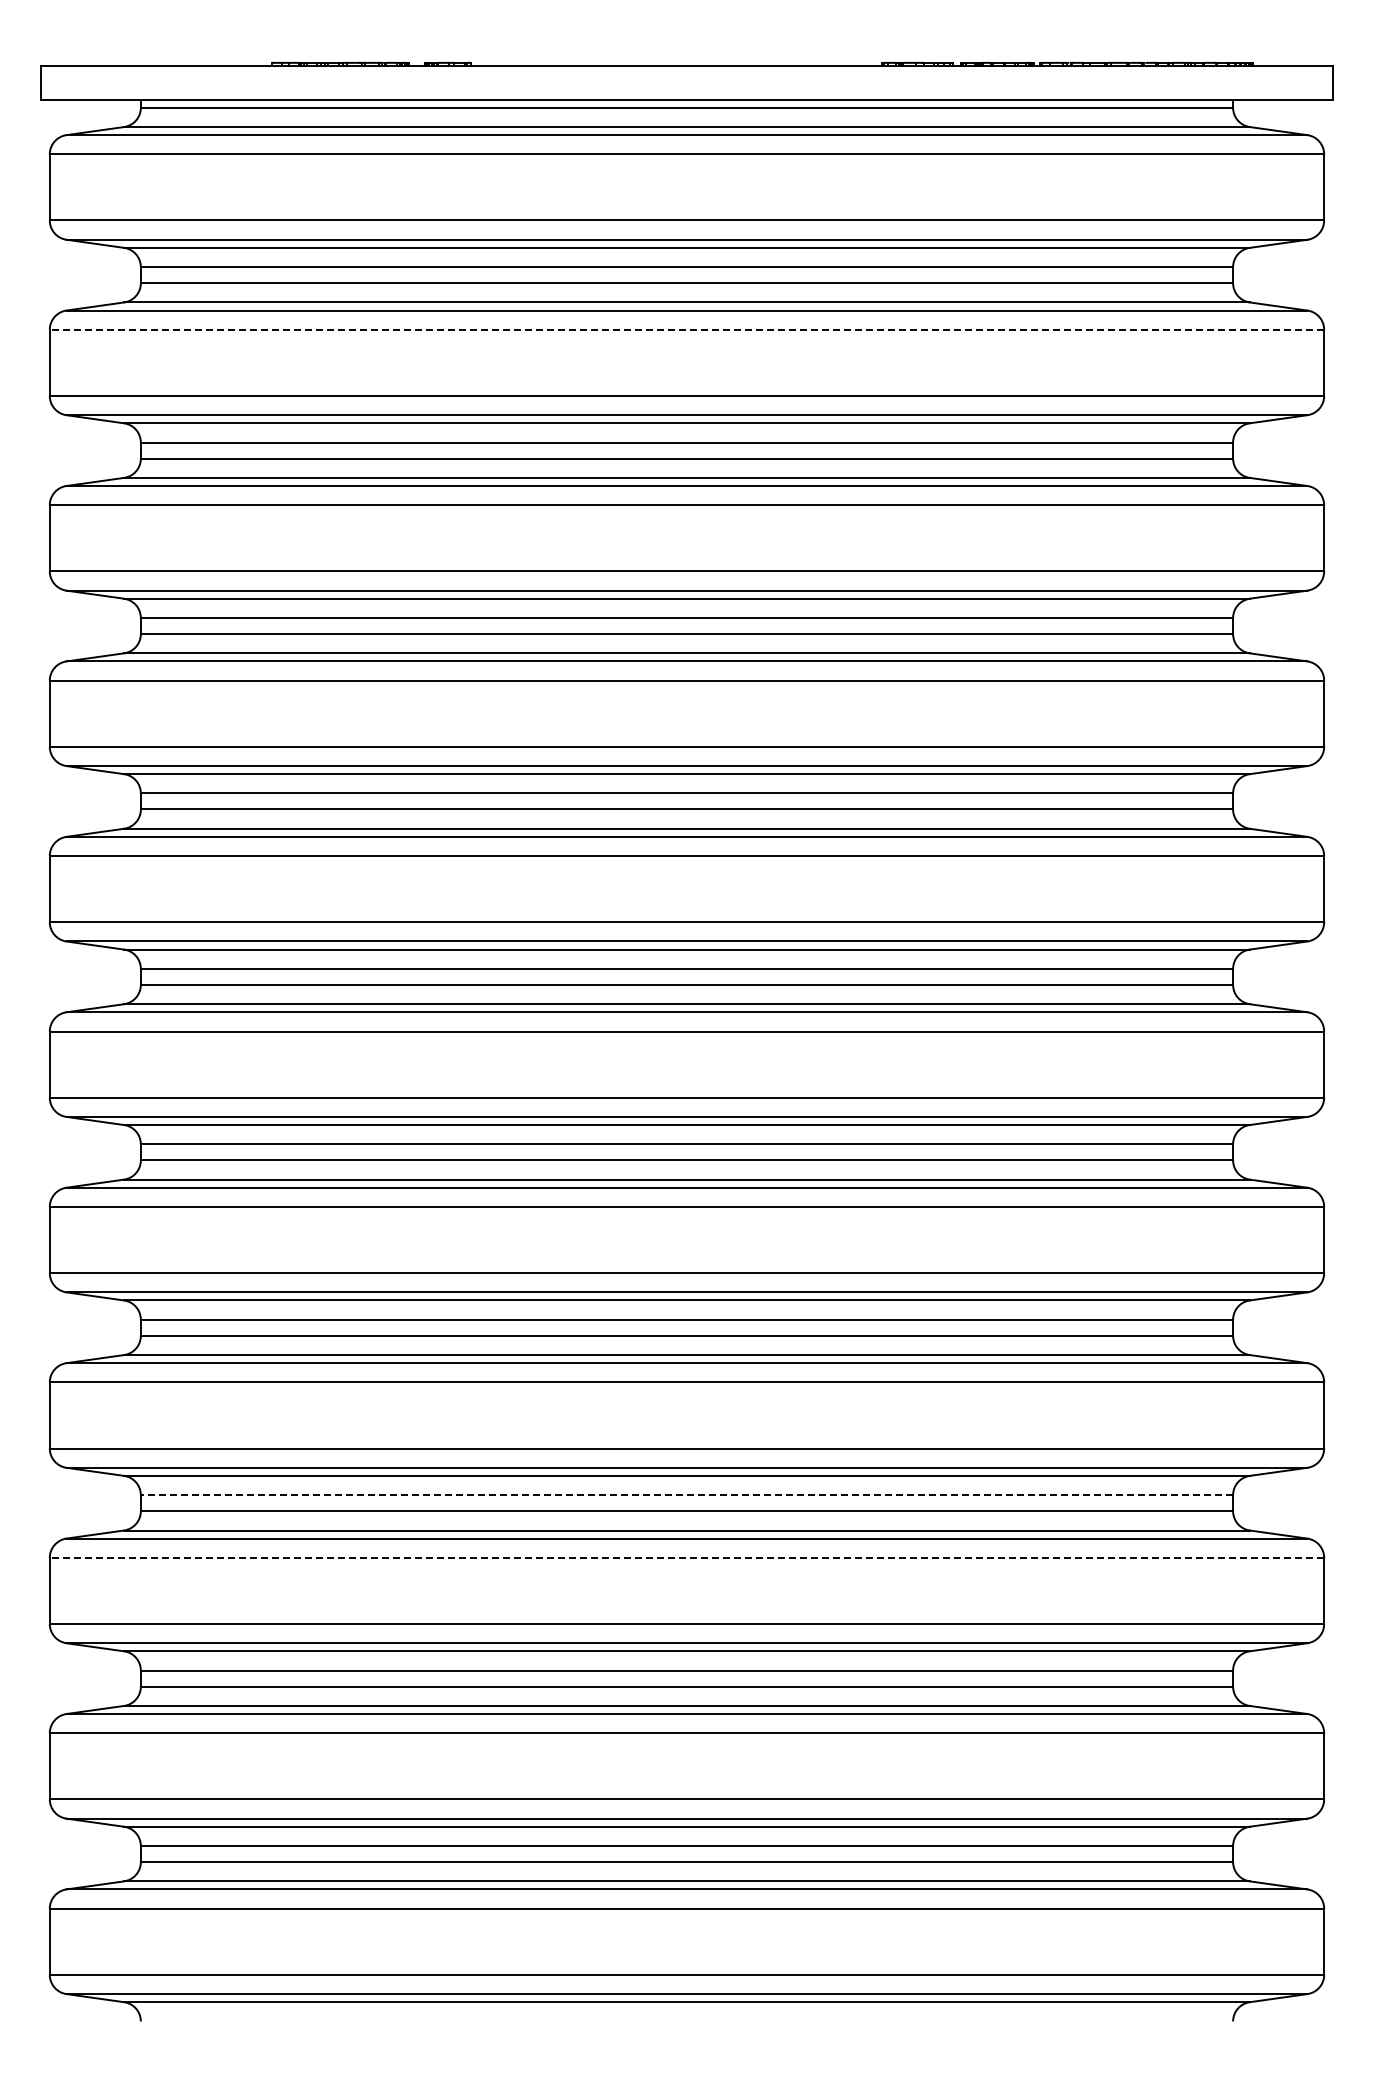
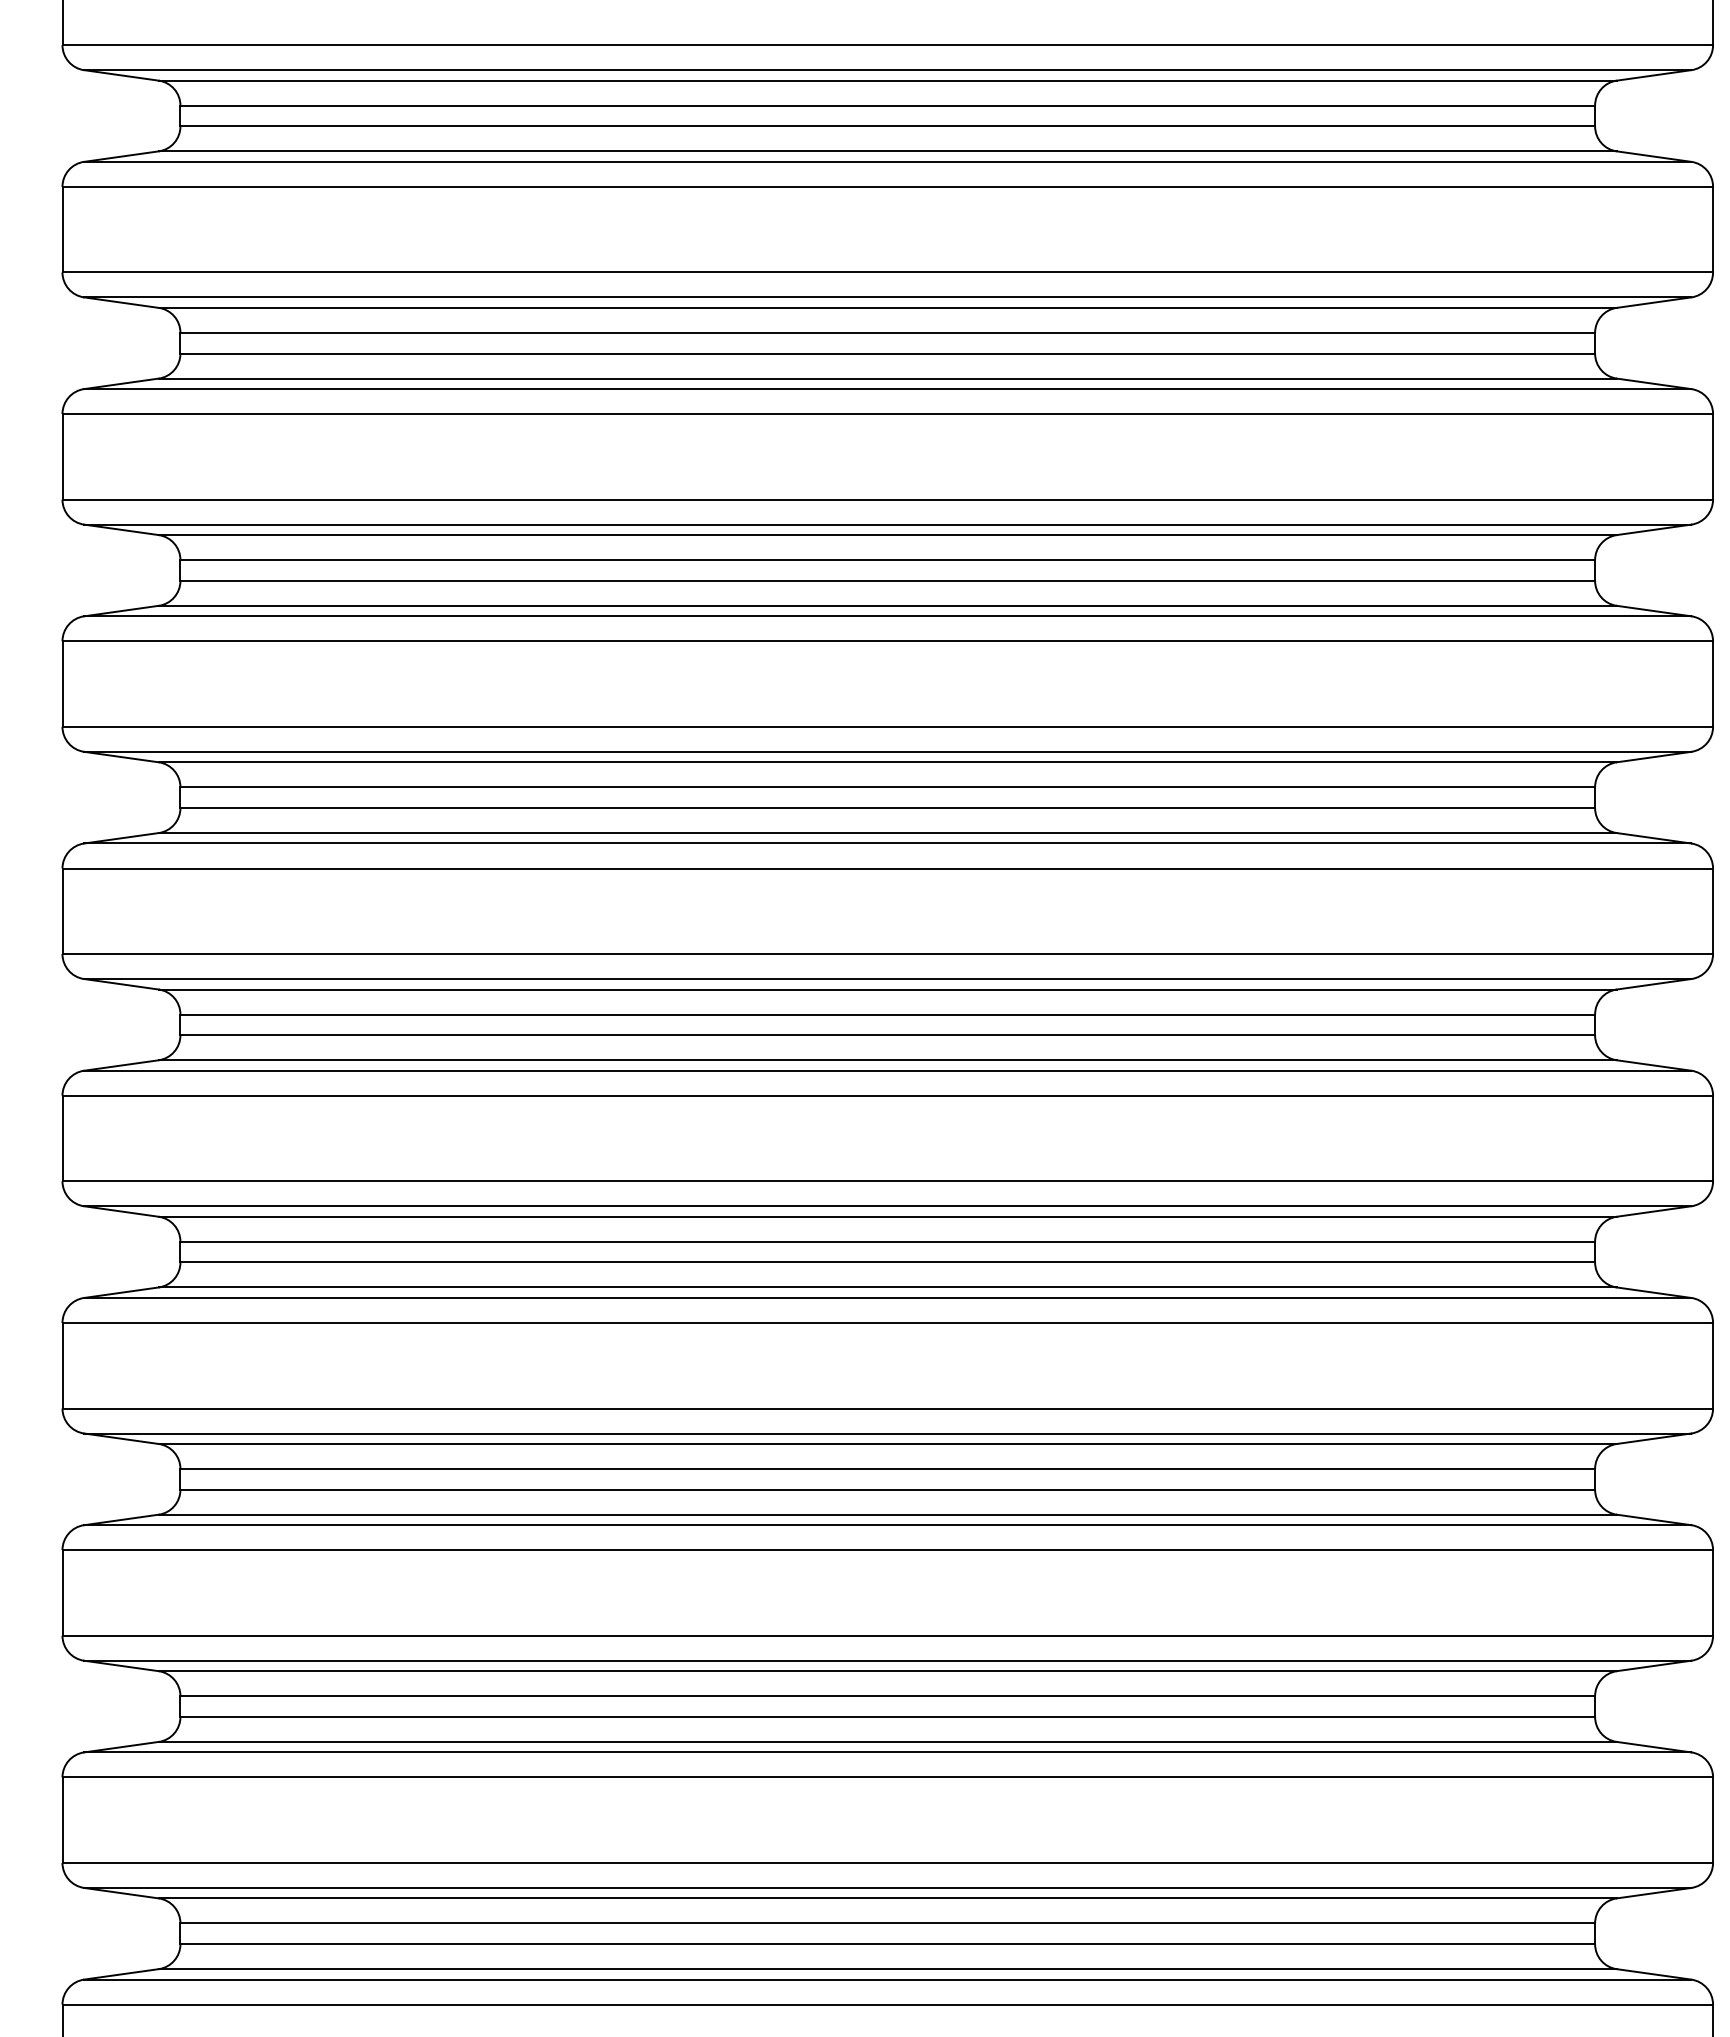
line: (686, 329) -> (887, 186), dashed -> solid
line: (686, 1495) -> (887, 1696), dashed -> solid
line: (686, 1557) -> (887, 1776), dashed -> solid

